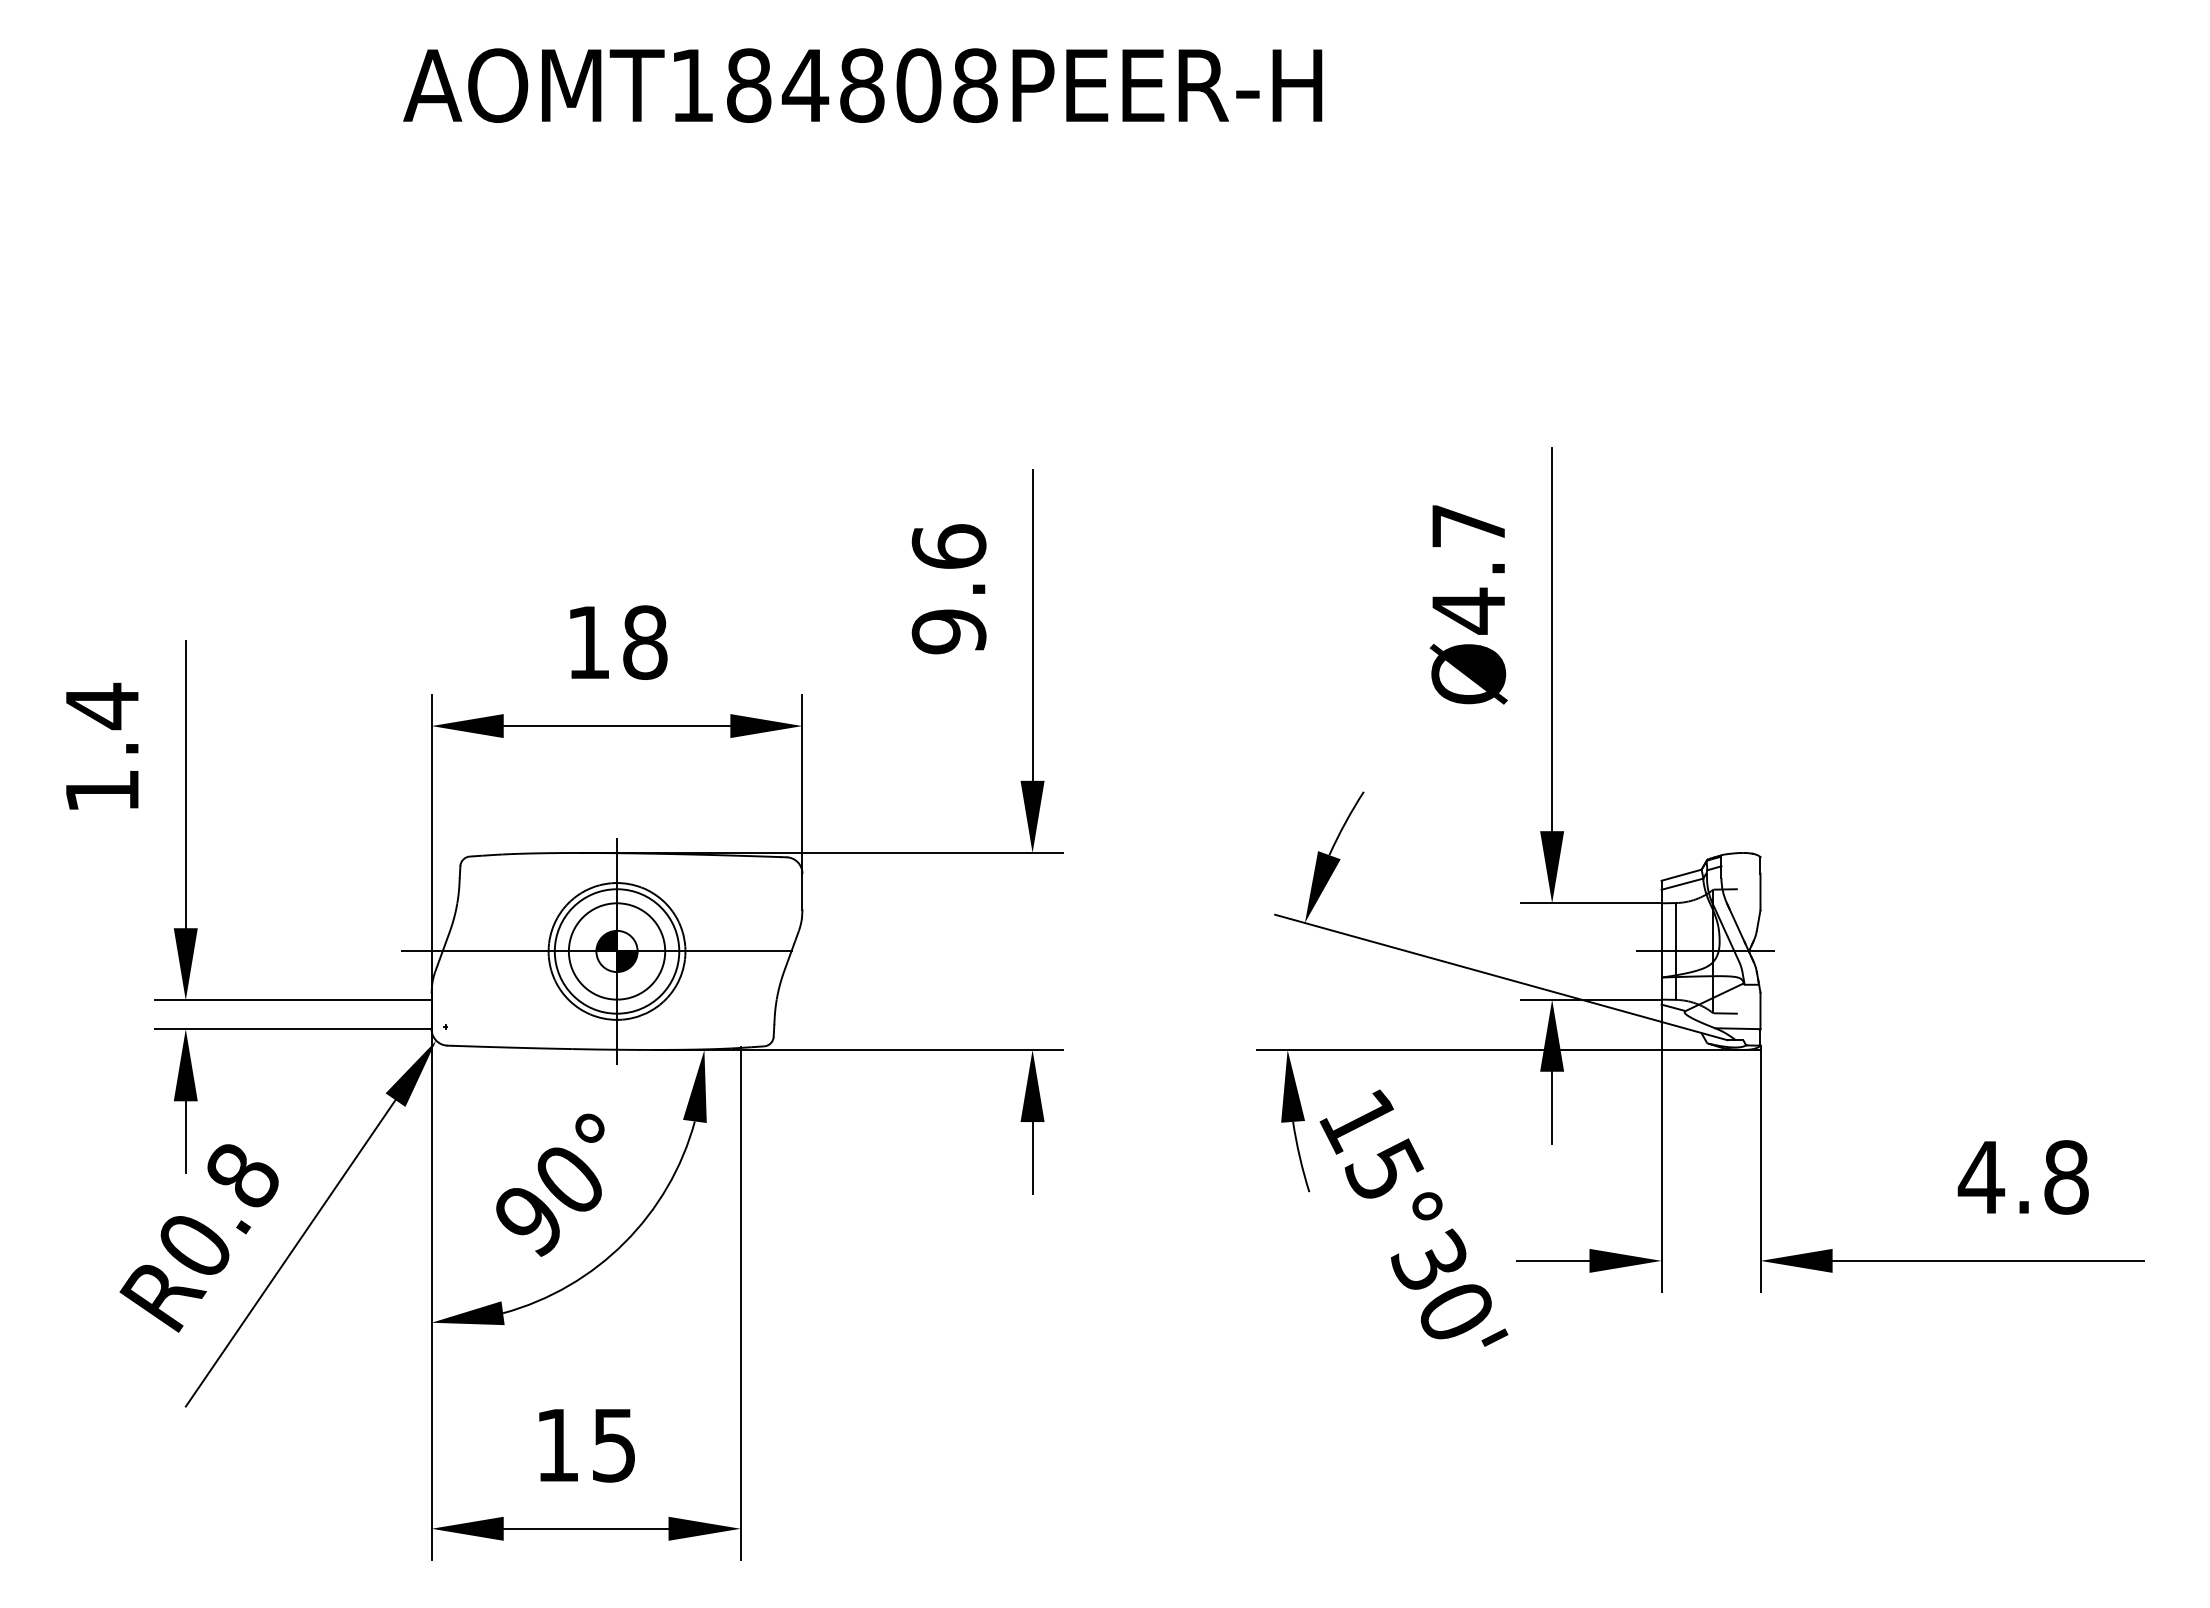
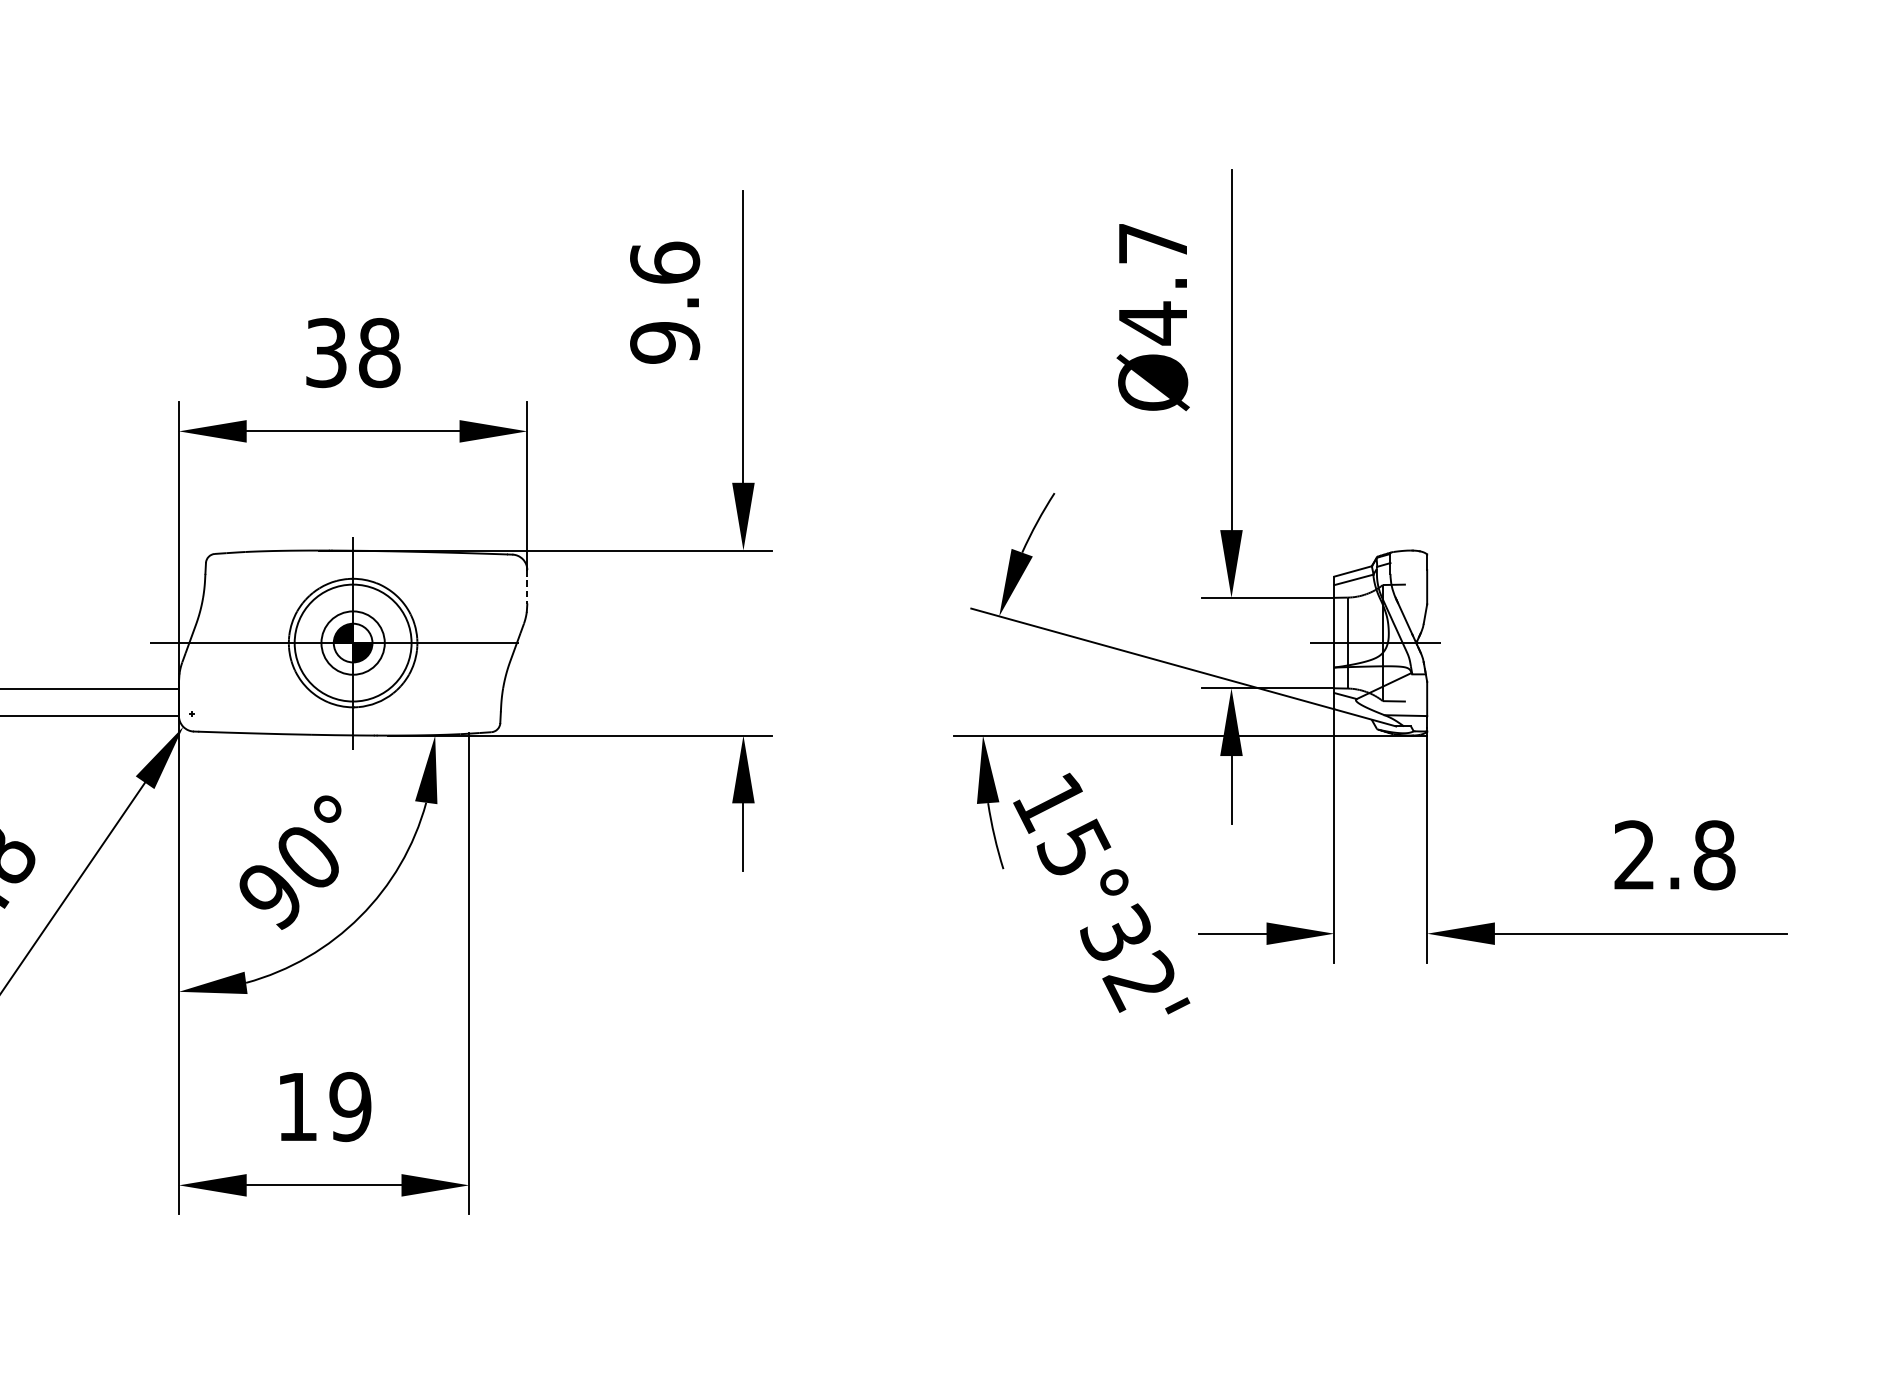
text: (588, 642) -> (326, 352), 18 -> 38
line: (802, 892) -> (527, 587), solid -> dashed
circle: (616, 951) -> (352, 643), size x0.7
text: (1981, 1176) -> (1634, 854), 4.8 -> 2.8
text: (1452, 1311) -> (1137, 981), 15°30' -> 15°32'
text: (613, 1445) -> (349, 1107), 15 -> 19

